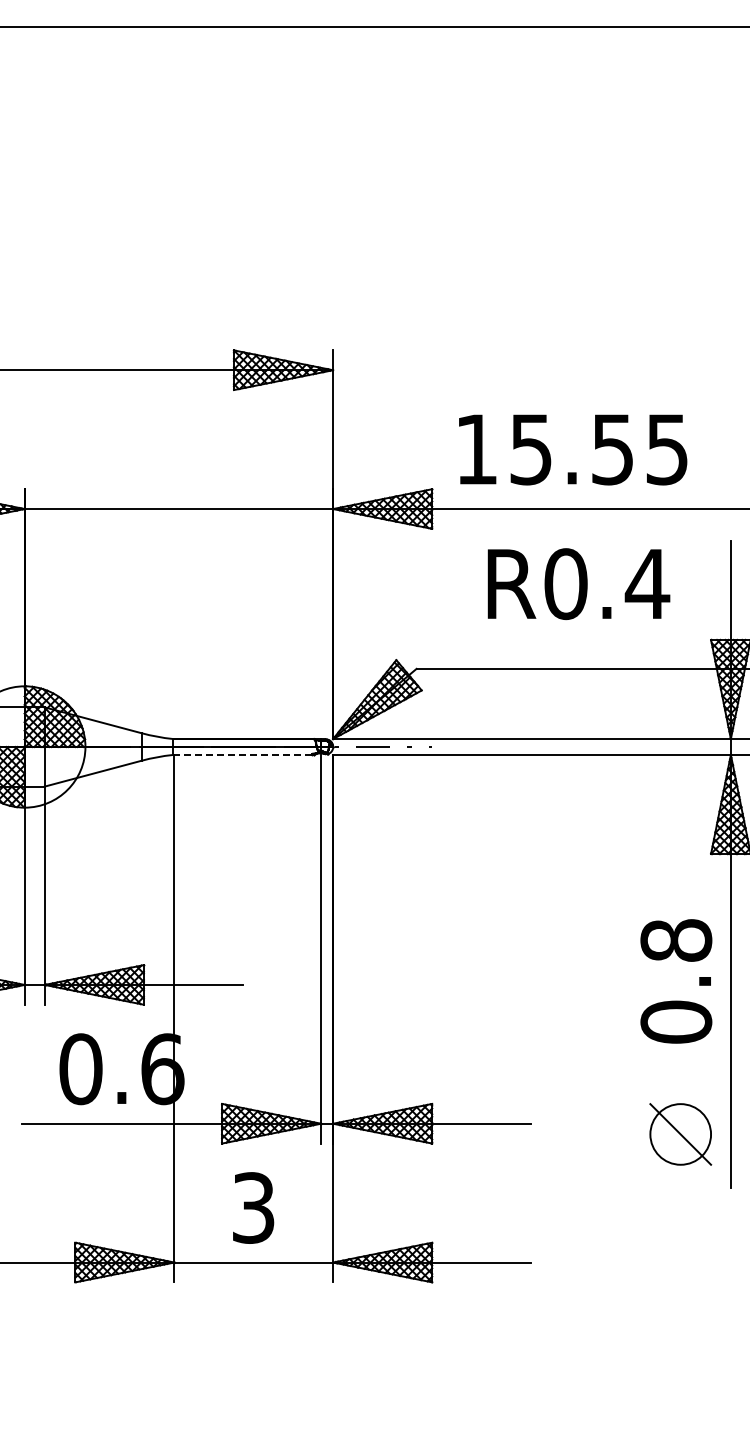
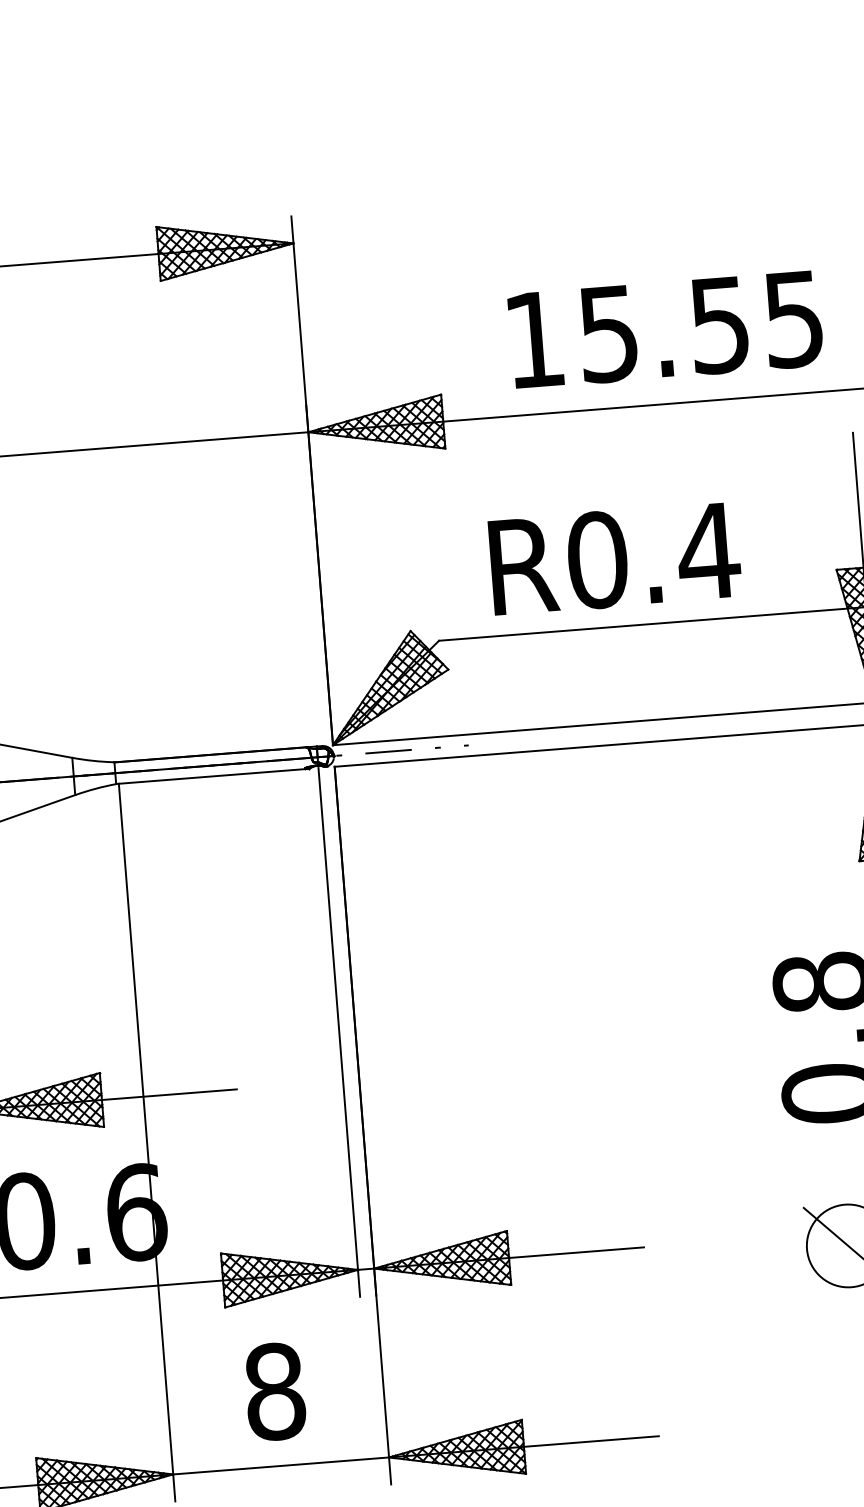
text: (573, 449) -> (666, 329), moved
text: (578, 584) -> (614, 559), moved
line: (243, 754) -> (212, 775), dashed -> solid
text: (253, 1207) -> (274, 1391), 3 -> 8

